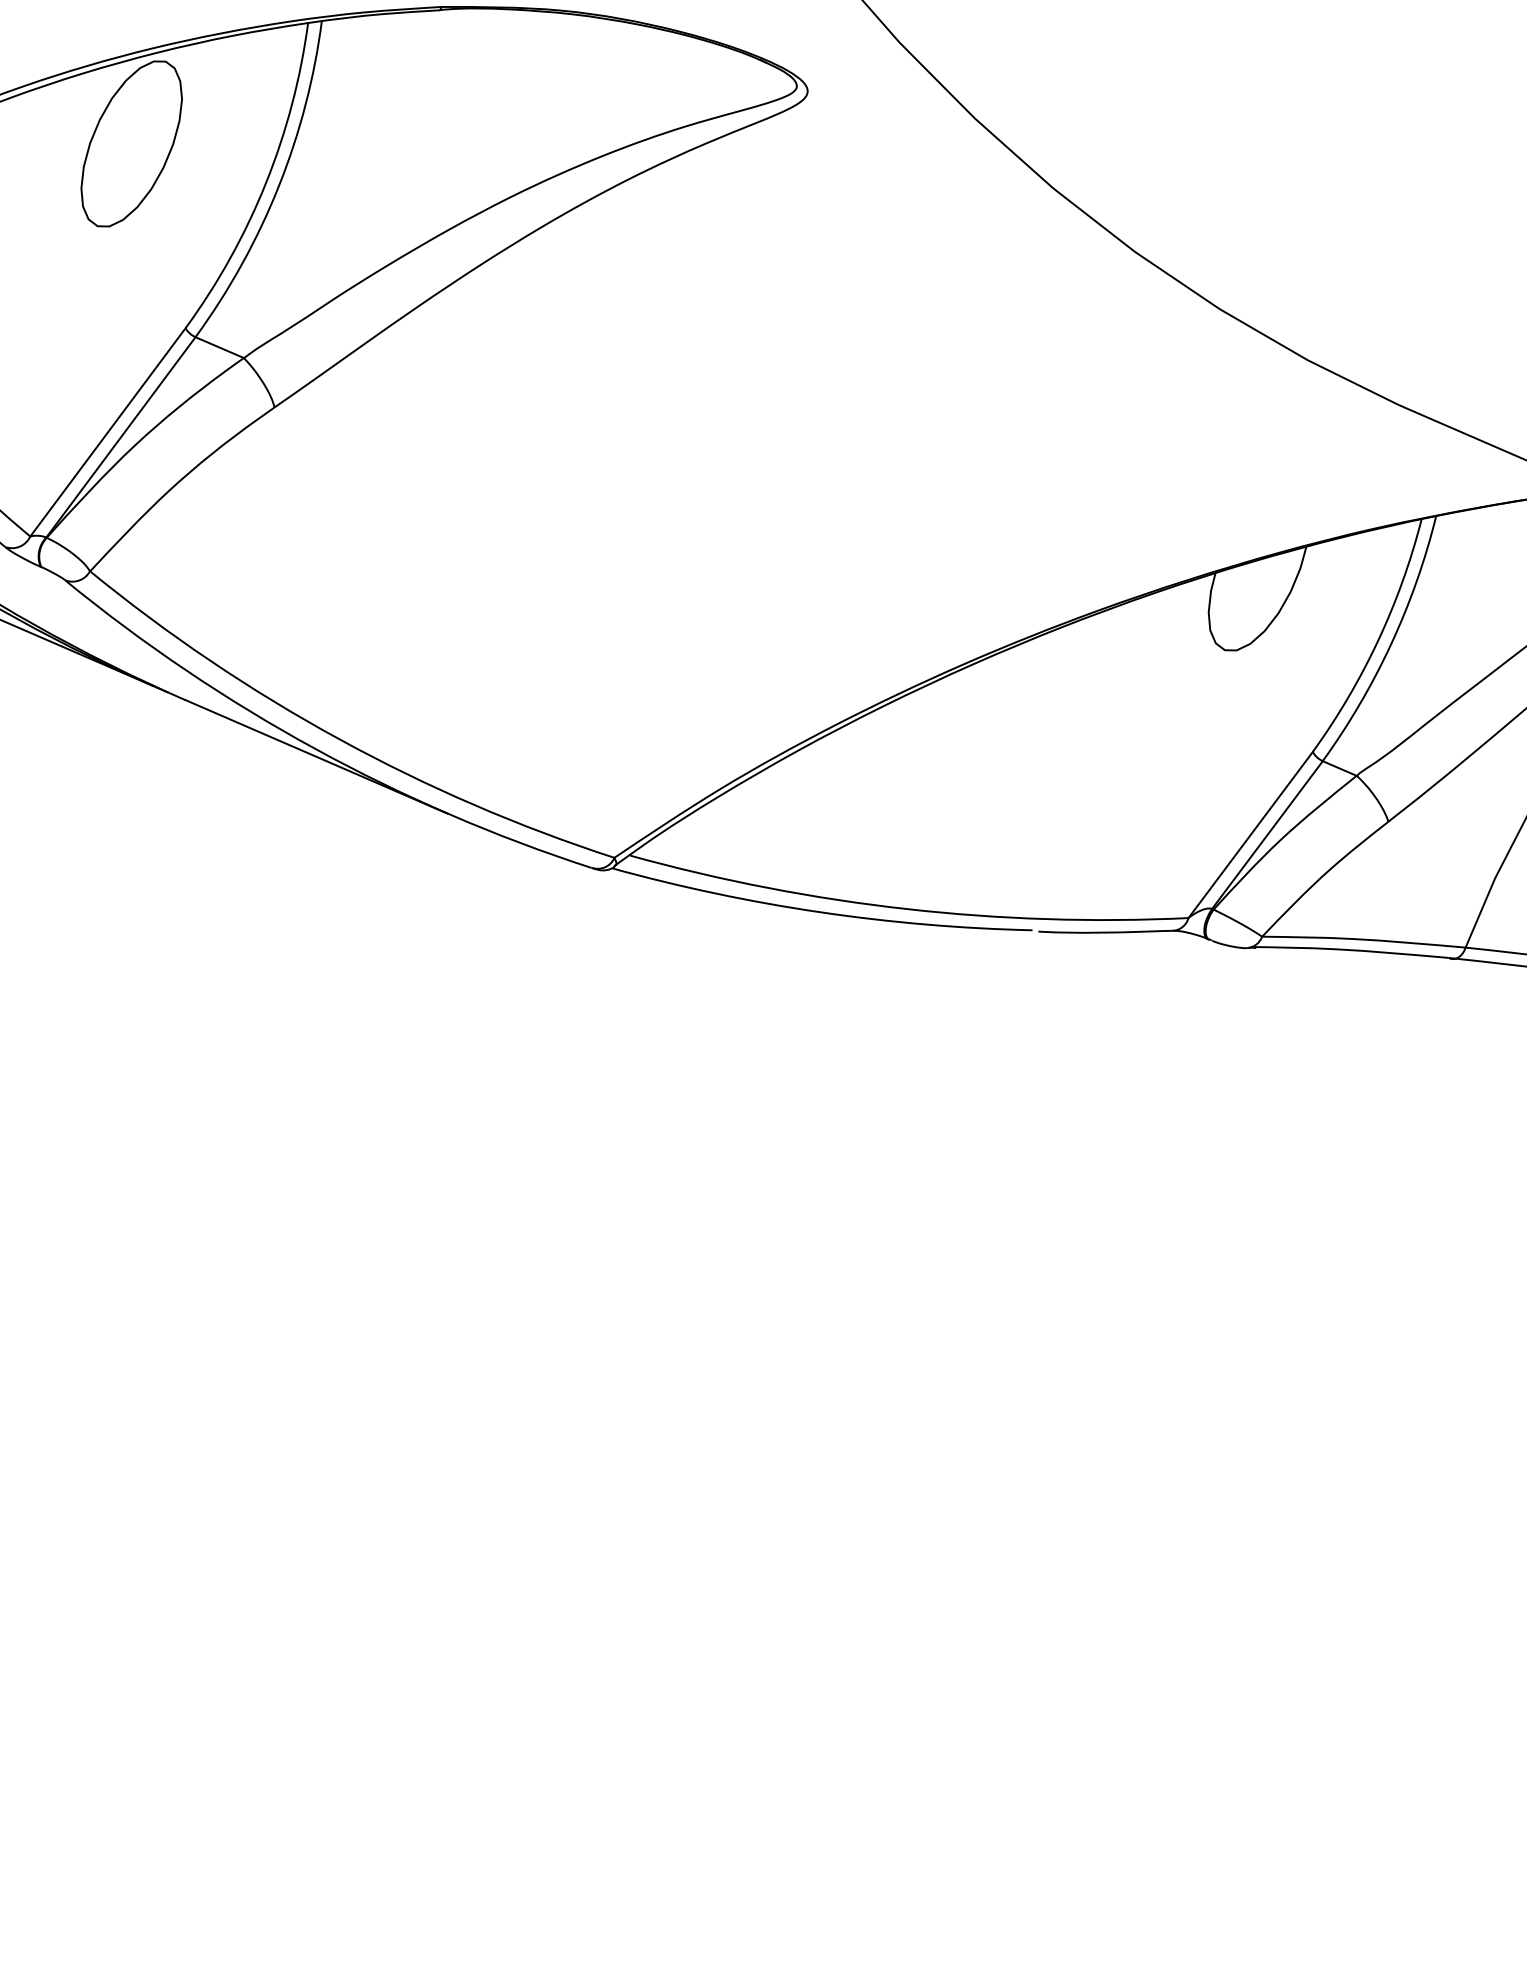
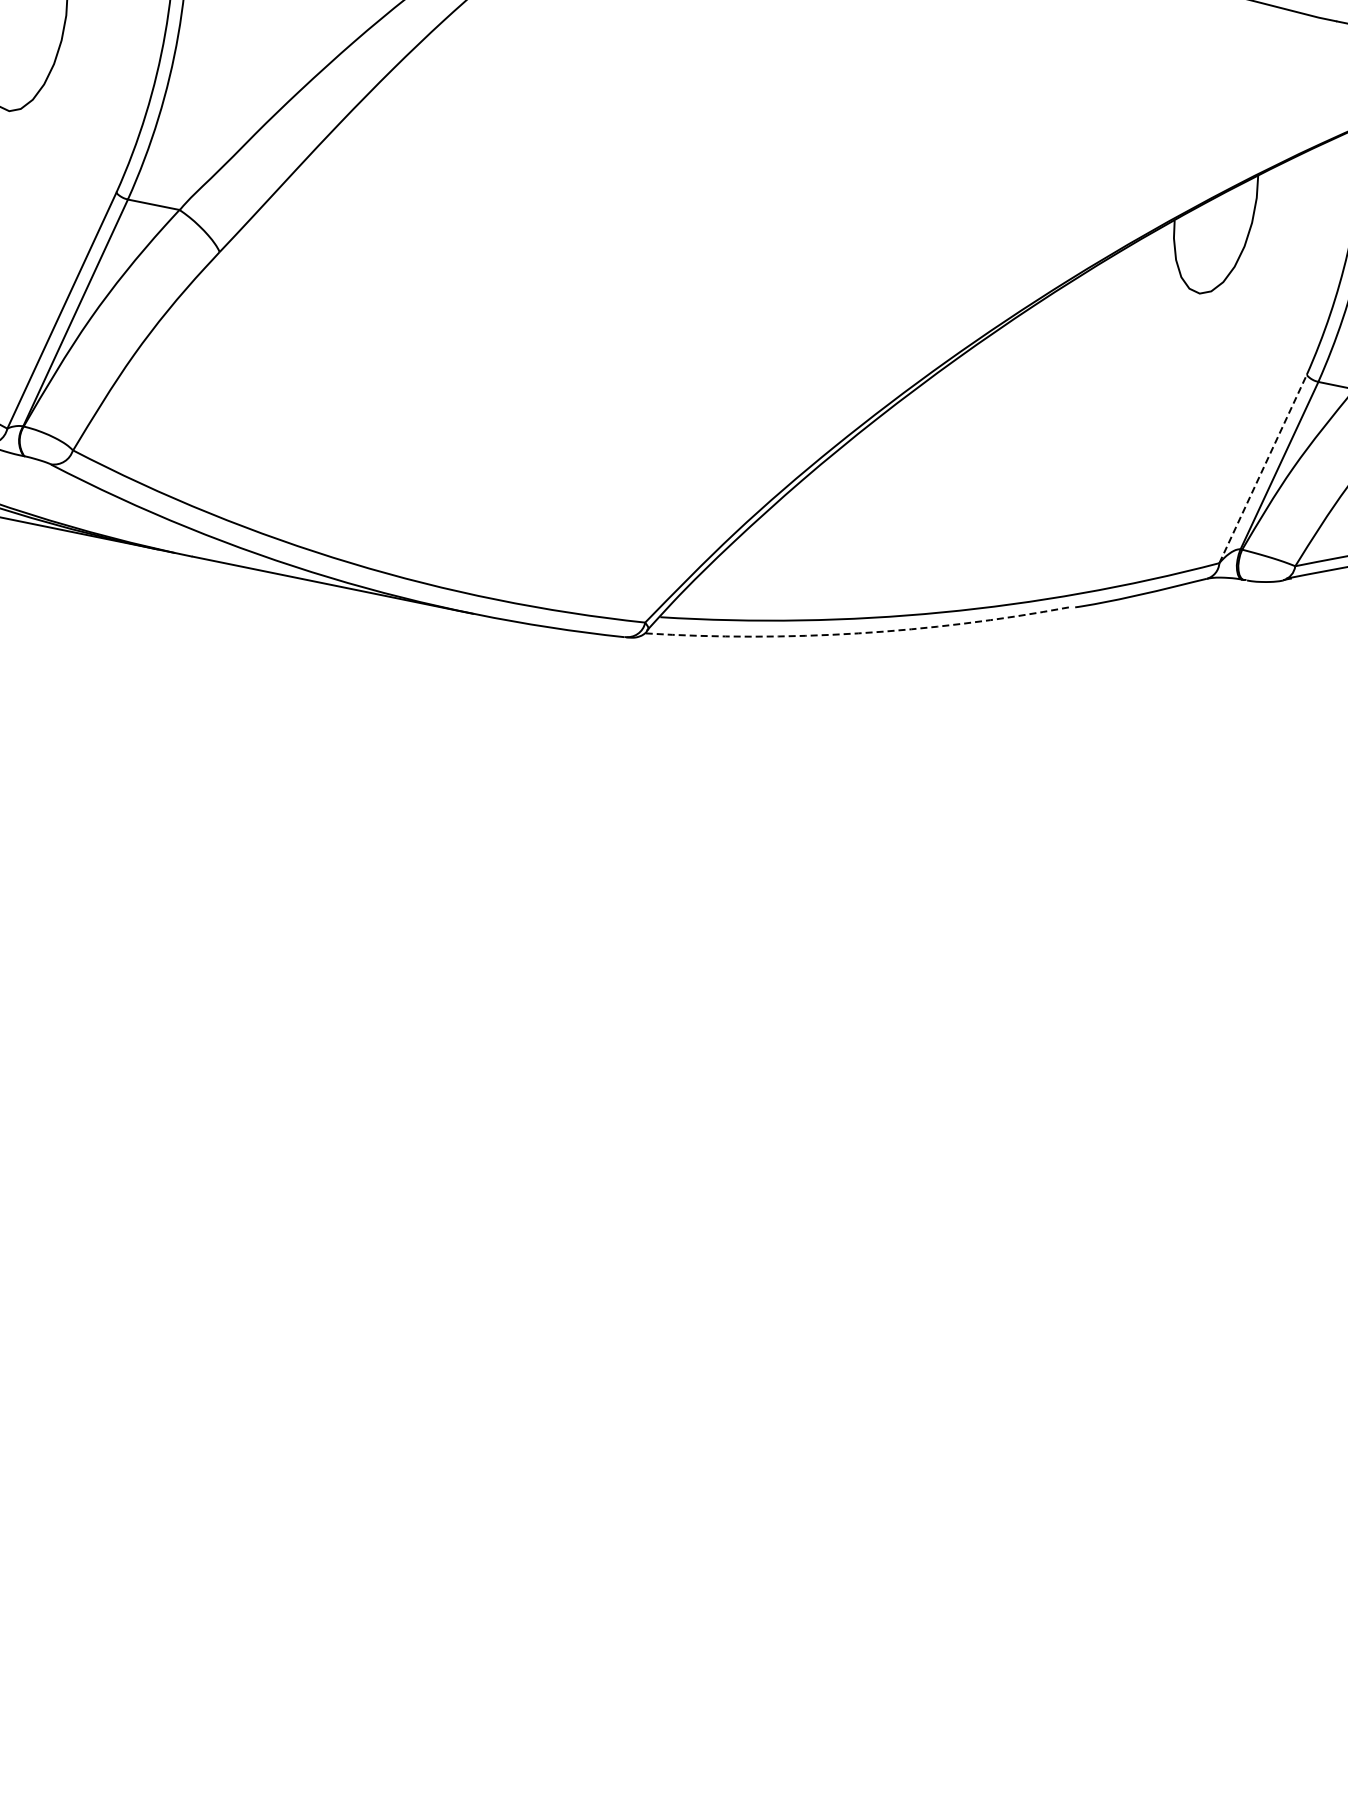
line: (1250, 834) -> (1262, 468), solid -> dashed
arc: (820, 912) -> (858, 633), solid -> dashed

